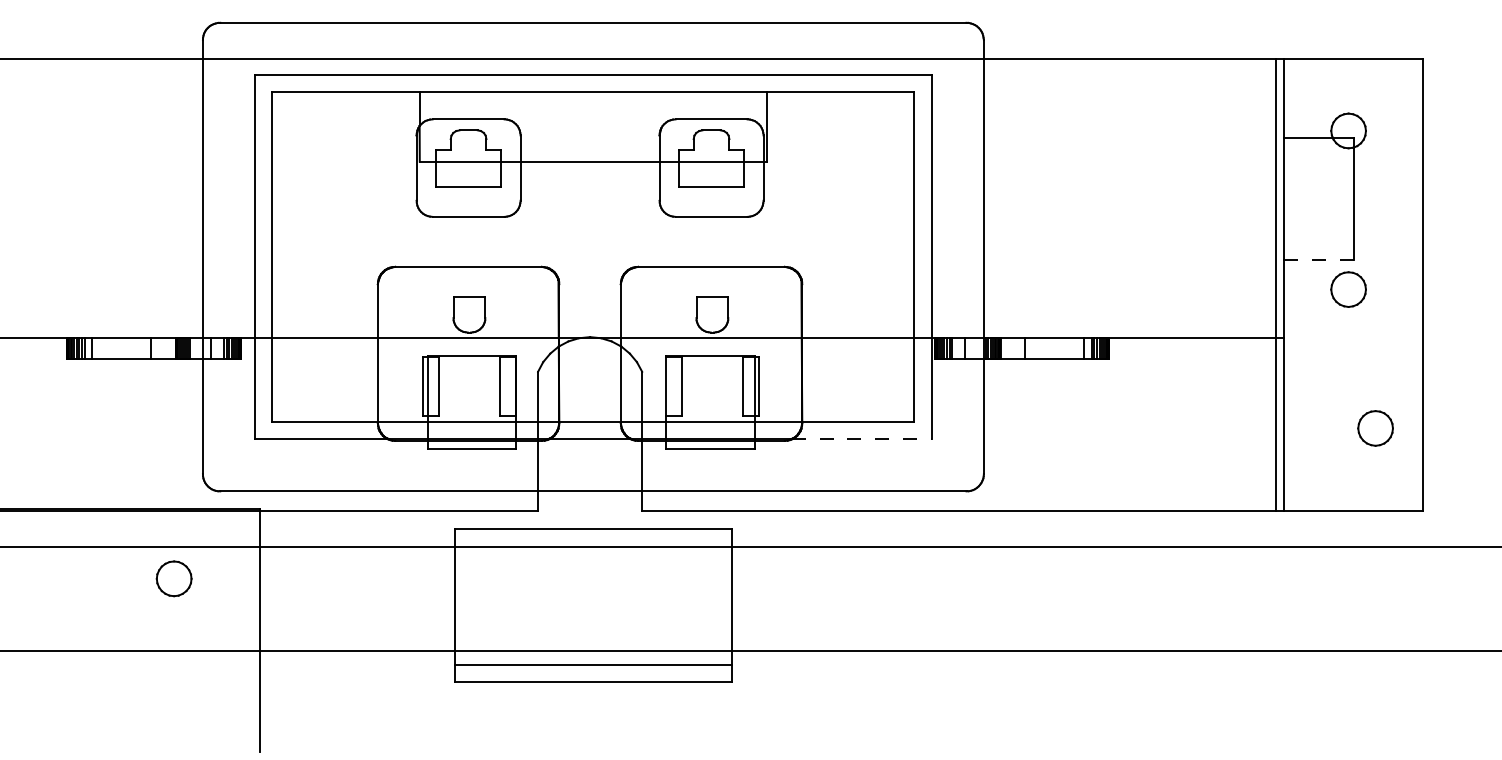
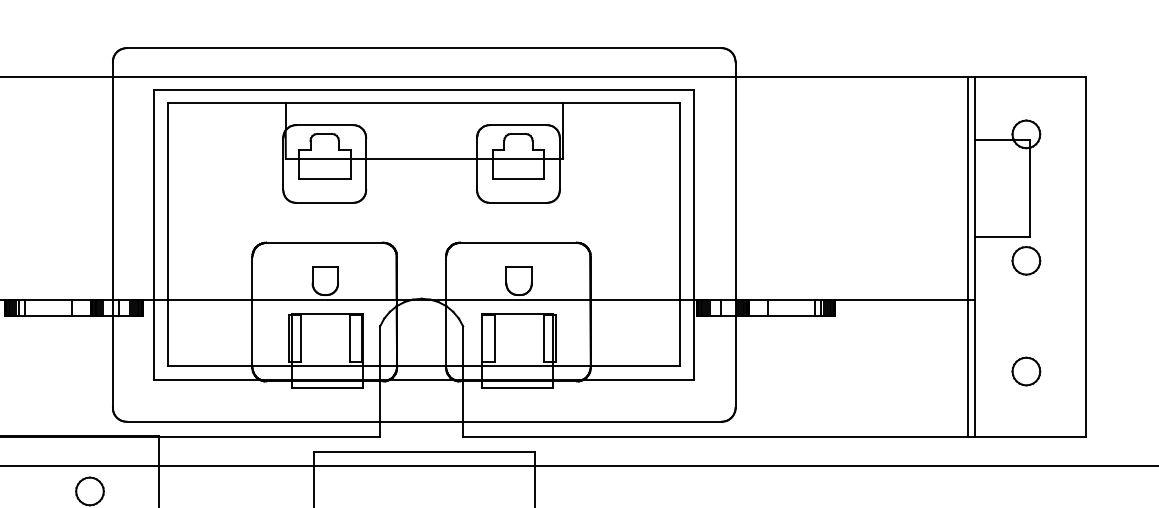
line: (1319, 259) -> (1003, 236), dashed -> solid
part: (1375, 428) -> (1026, 371), moved
line: (861, 439) -> (637, 380), dashed -> solid

